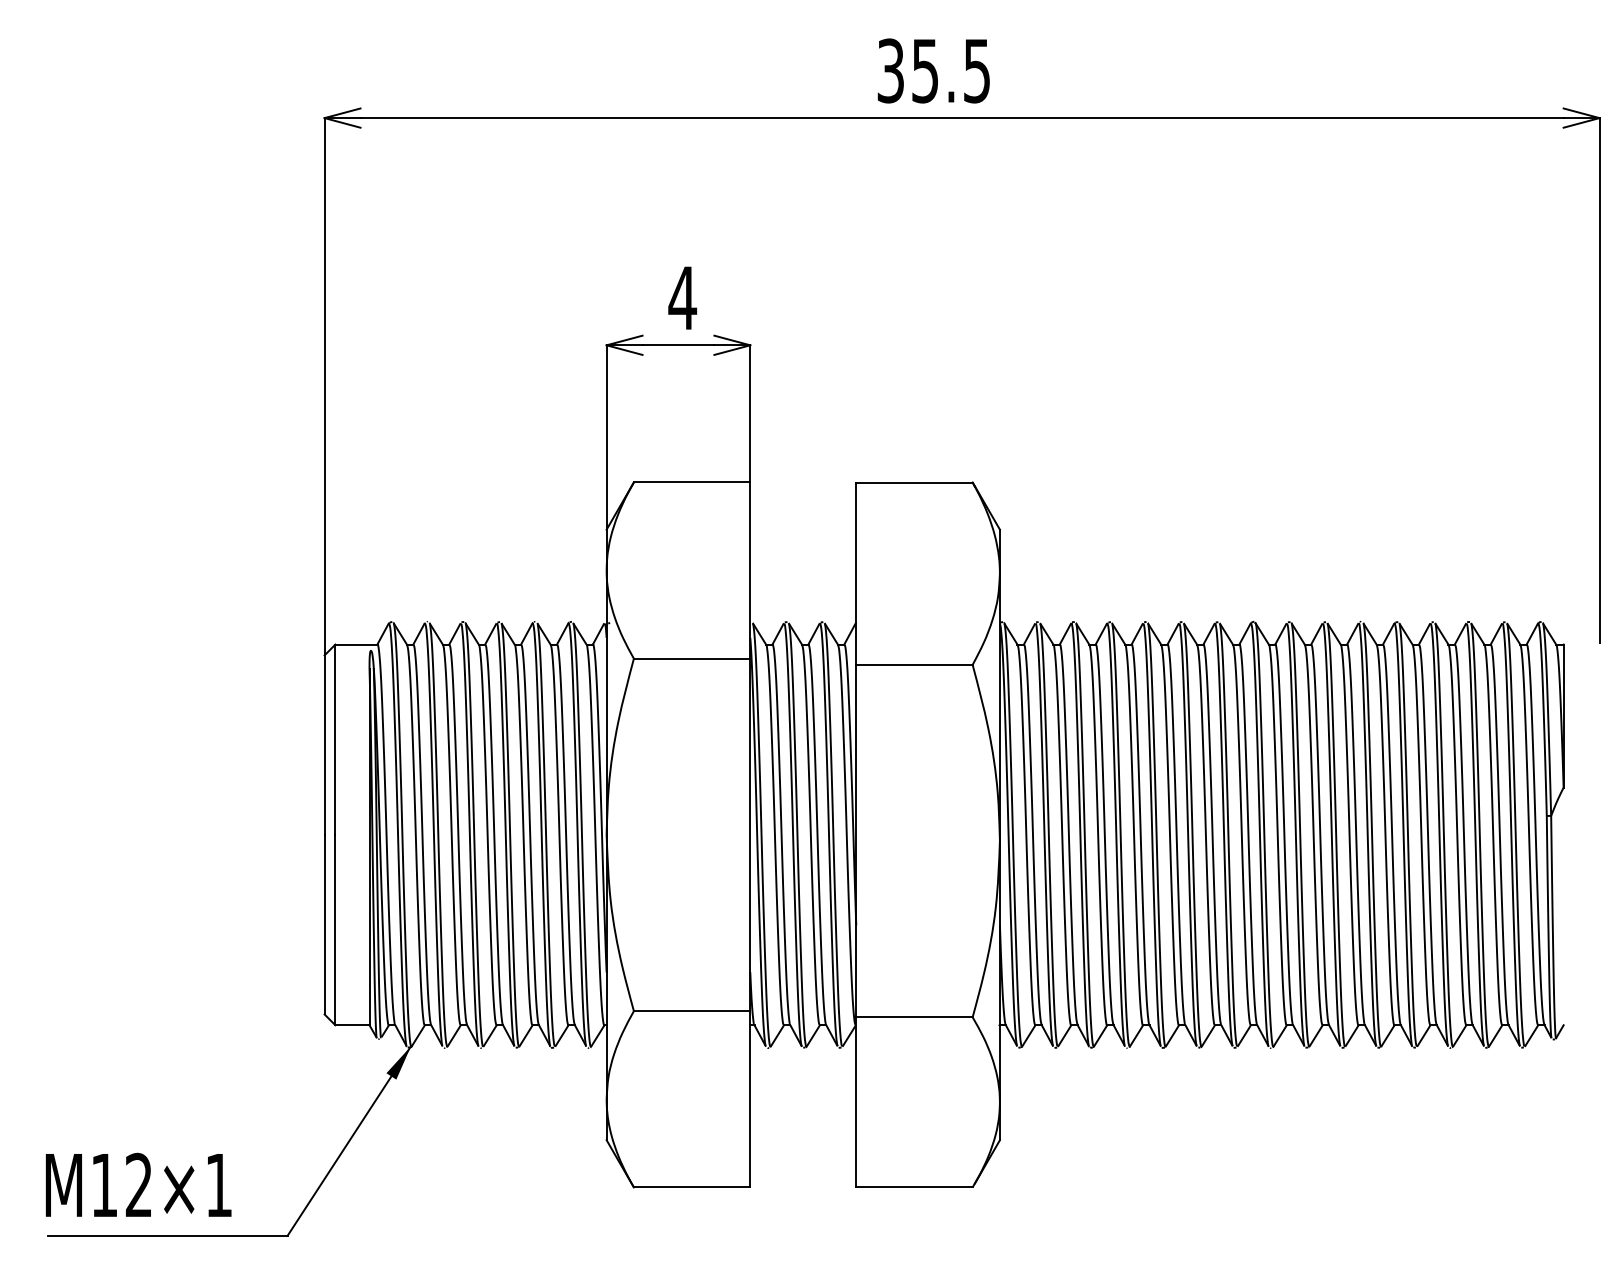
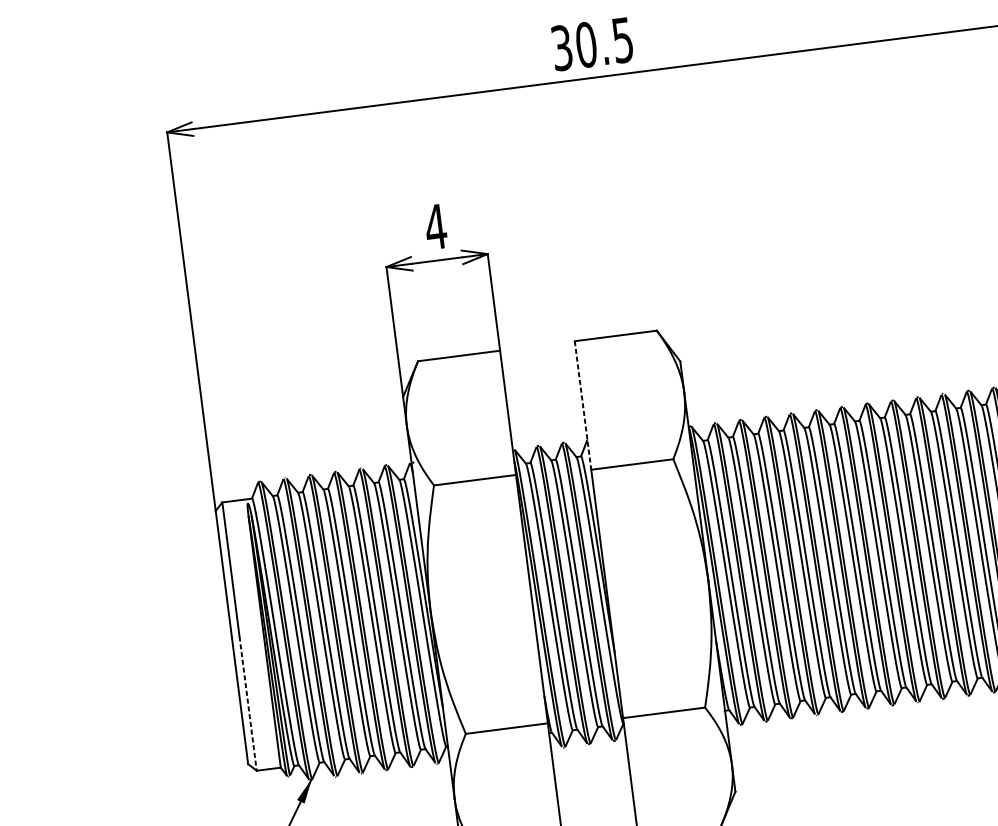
text: (925, 70) -> (586, 44), 35.5 -> 30.5
line: (856, 574) -> (583, 406), solid -> dashed
line: (335, 930) -> (248, 703), solid -> dashed

